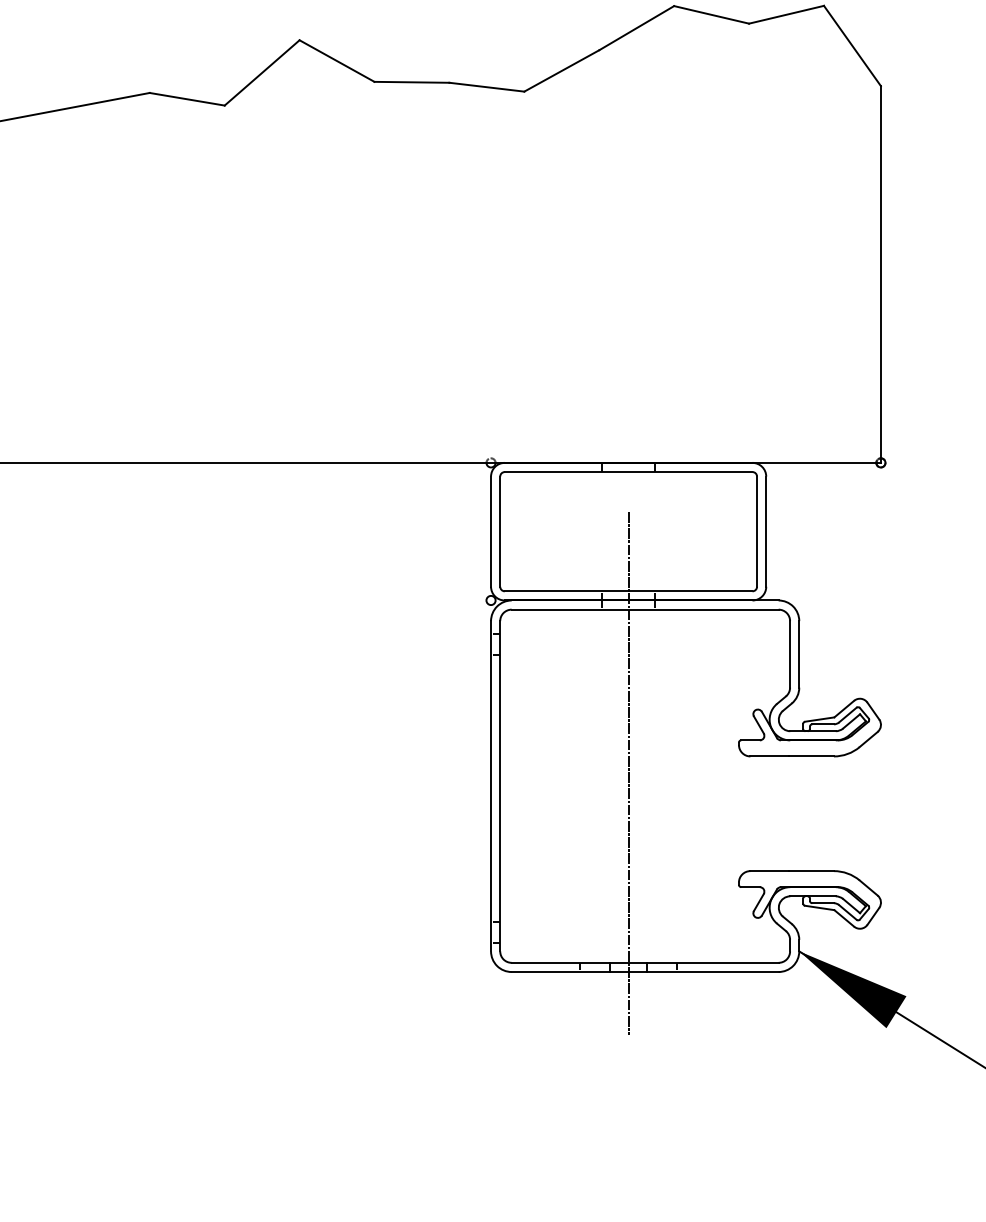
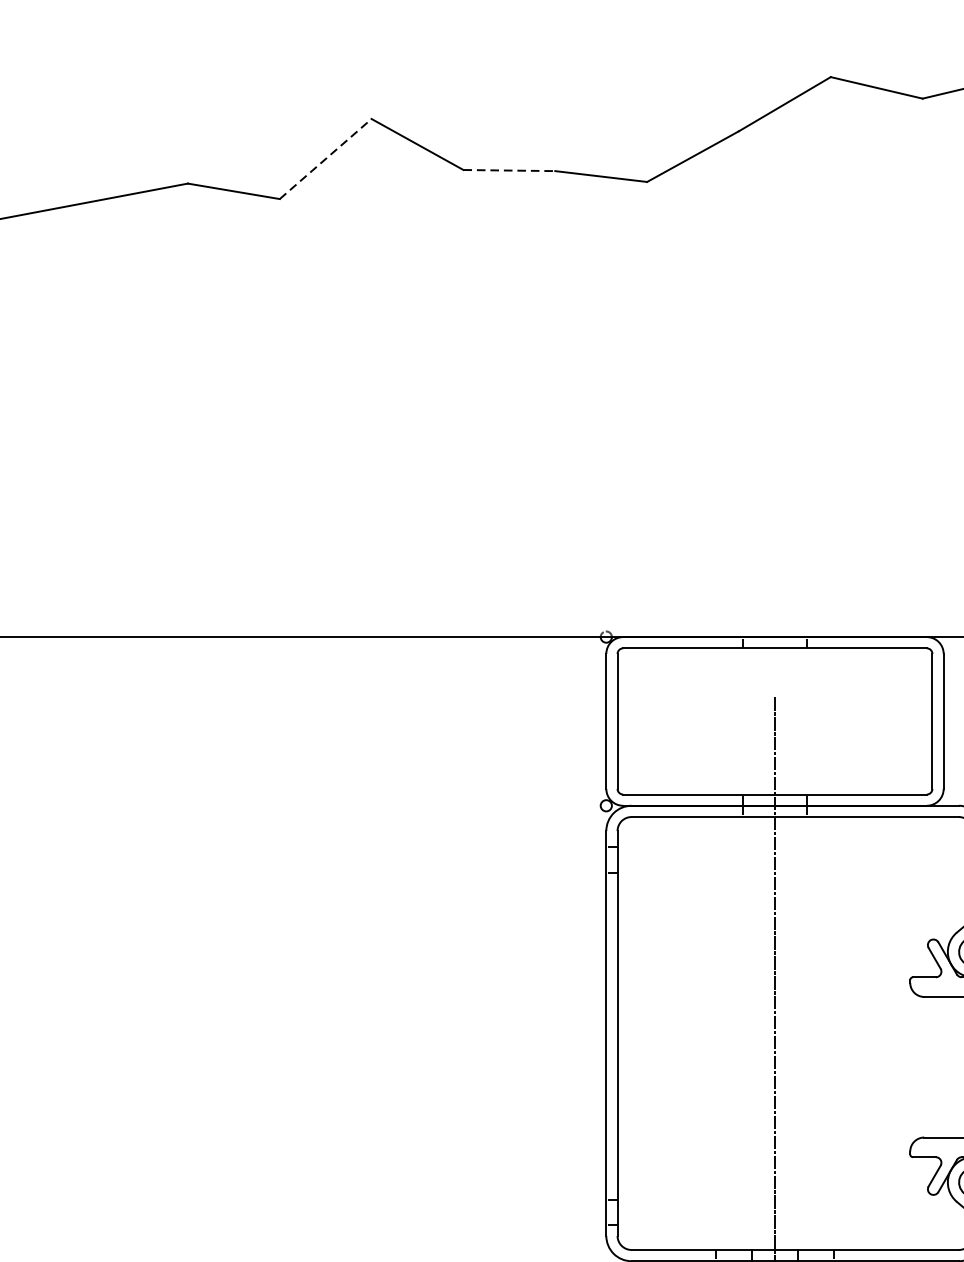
line: (262, 72) -> (326, 158), solid -> dashed
line: (412, 82) -> (510, 170), solid -> dashed

